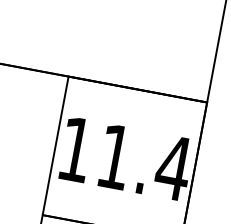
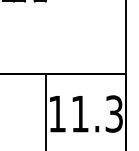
text: (172, 166) -> (113, 113), 11.4 -> 11.3

